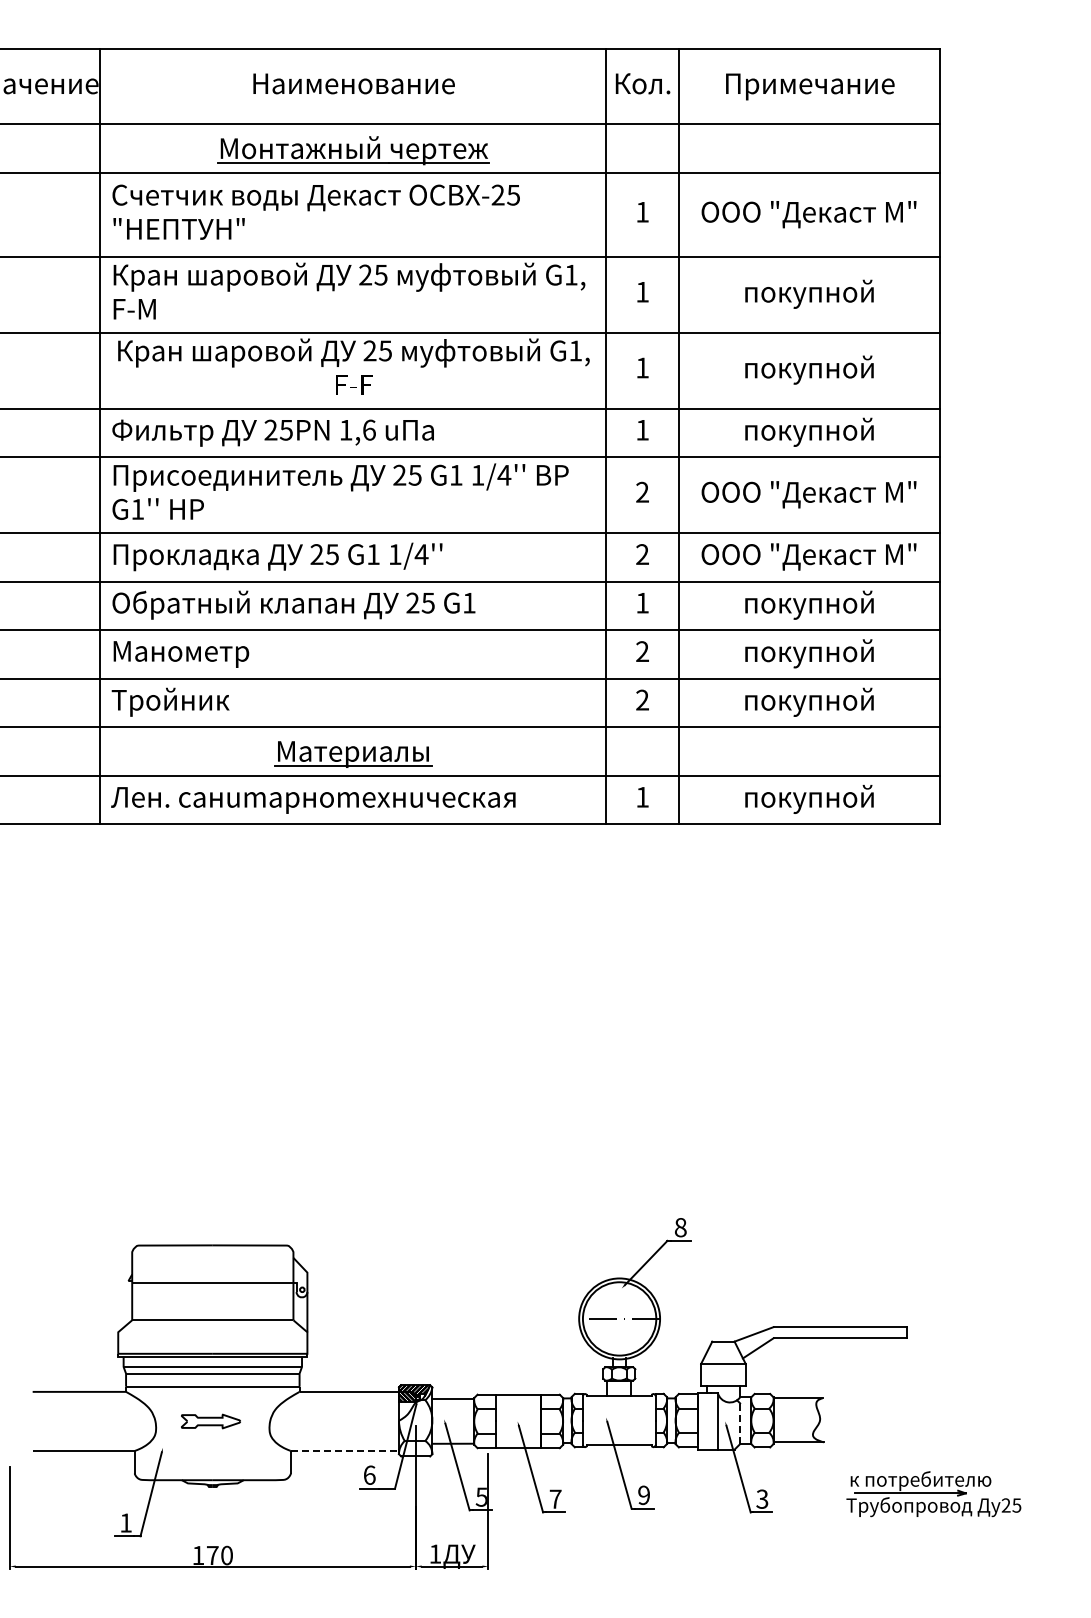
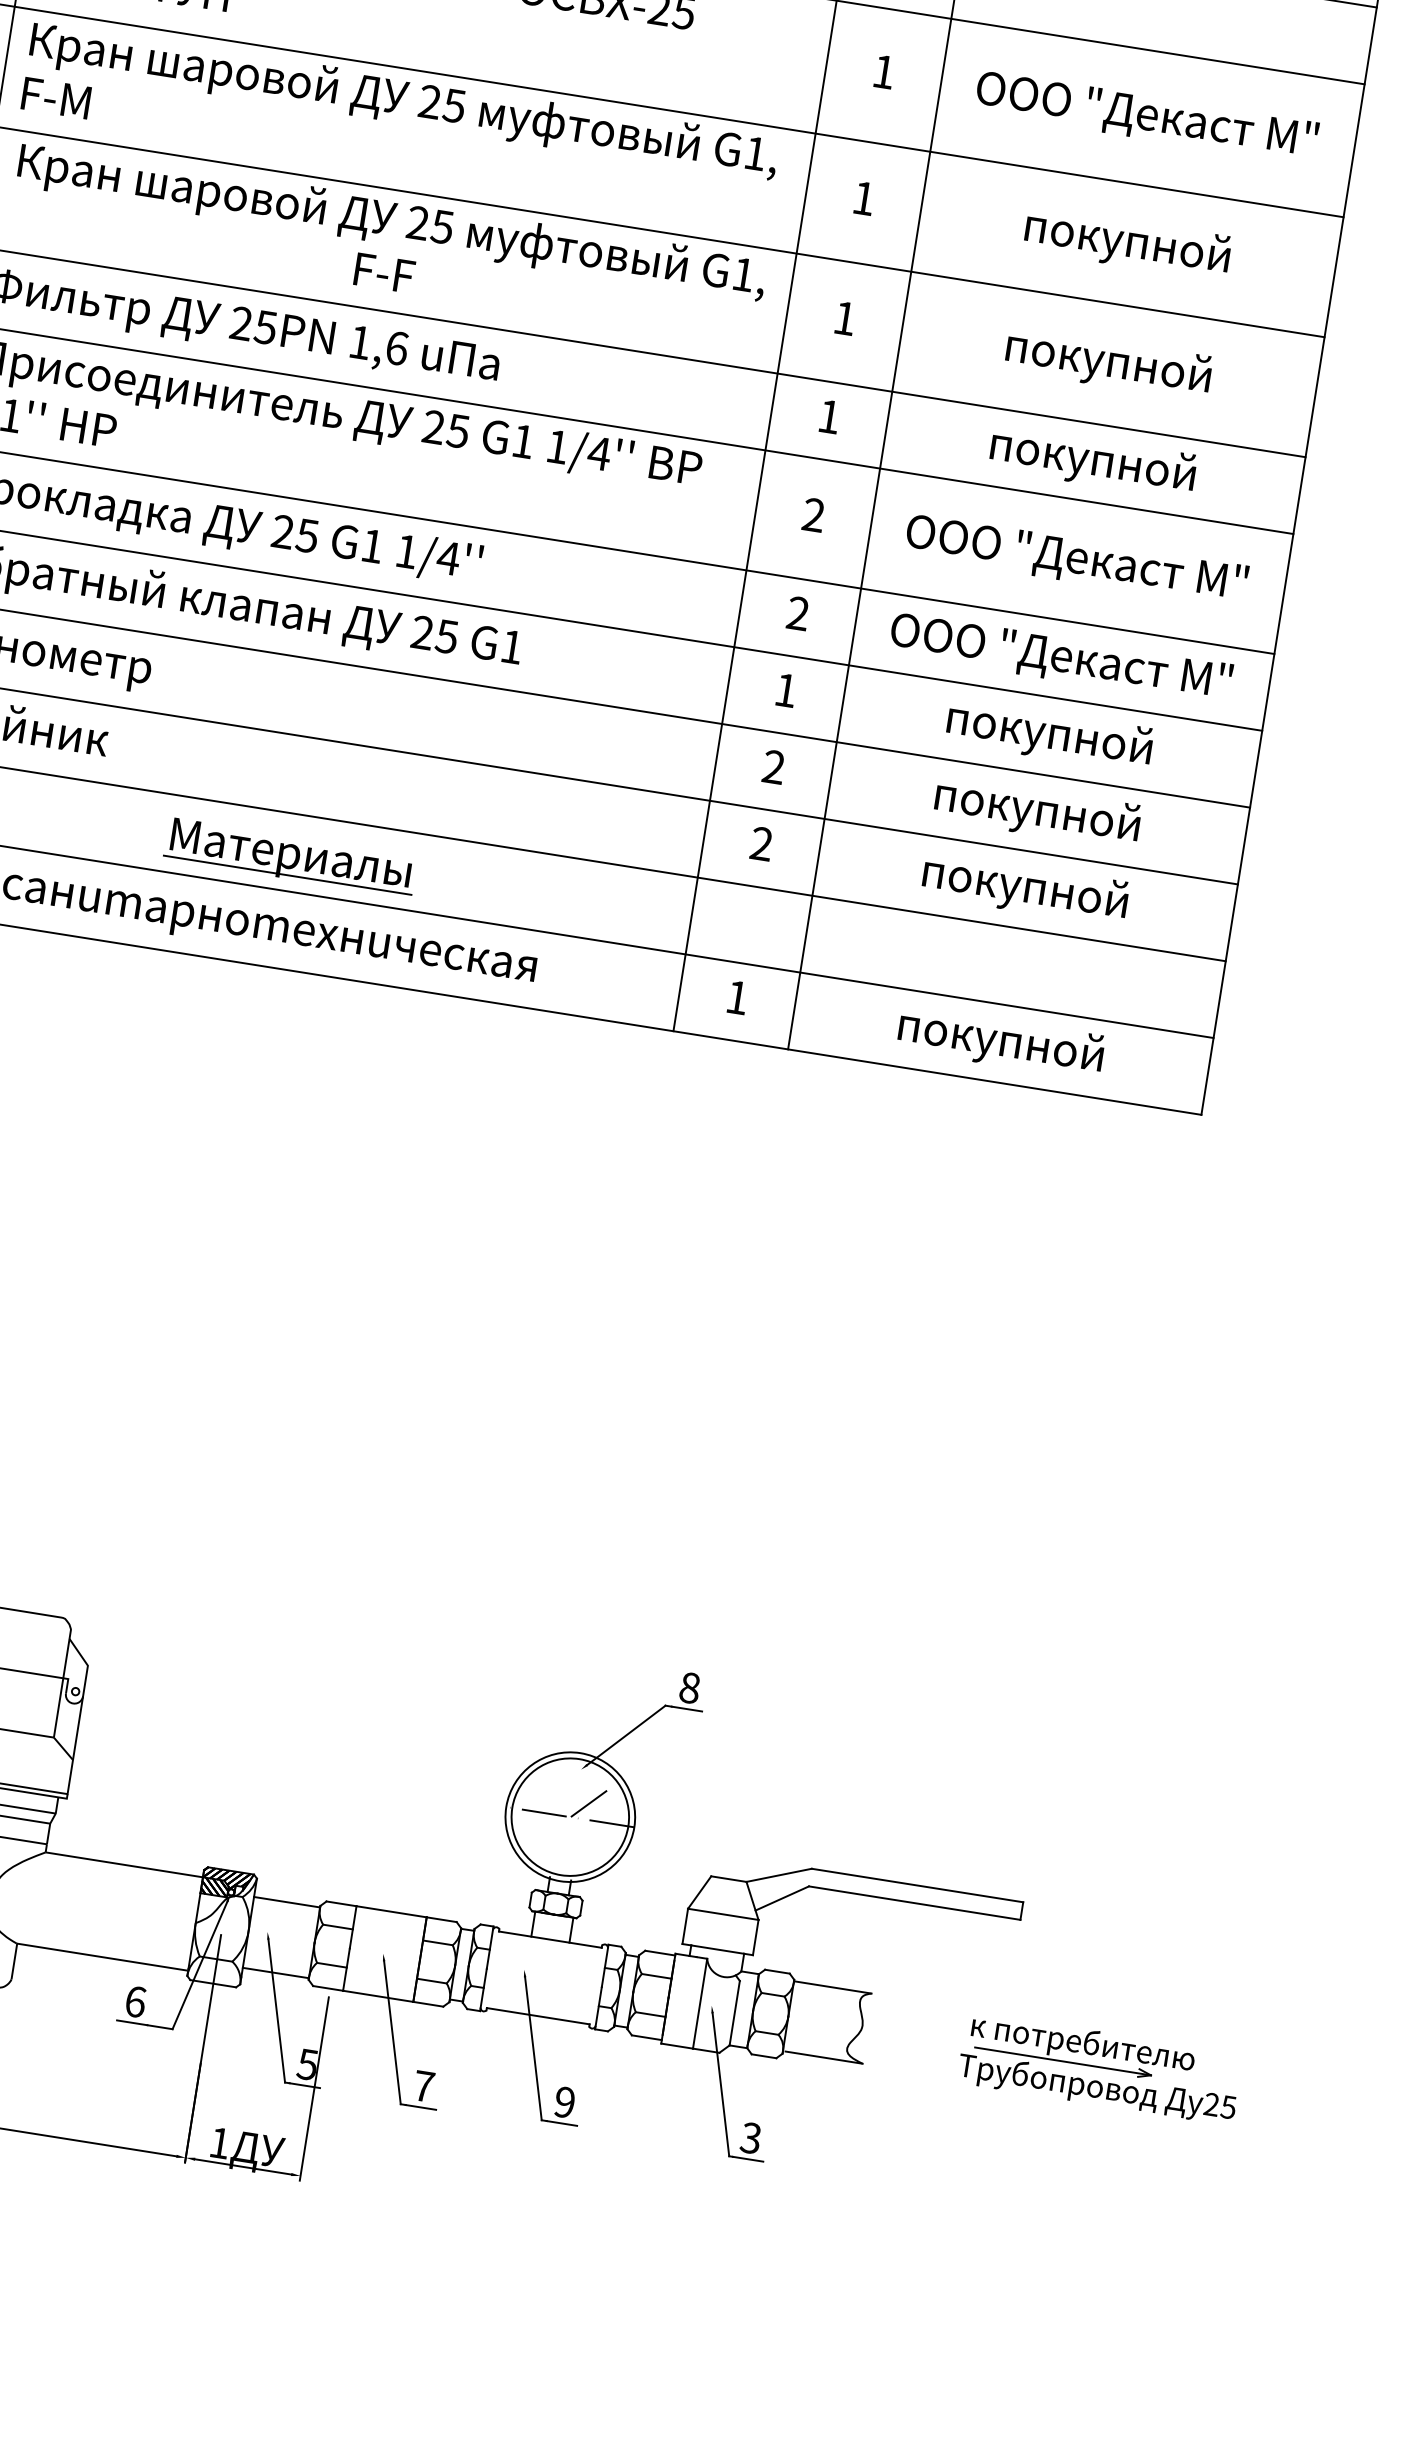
line: (629, 1308) -> (588, 1803), added
line: (740, 1423) -> (735, 2012), dashed -> solid
line: (344, 1450) -> (102, 1956), dashed -> solid
part: (933, 1494) -> (1099, 2068), moved

